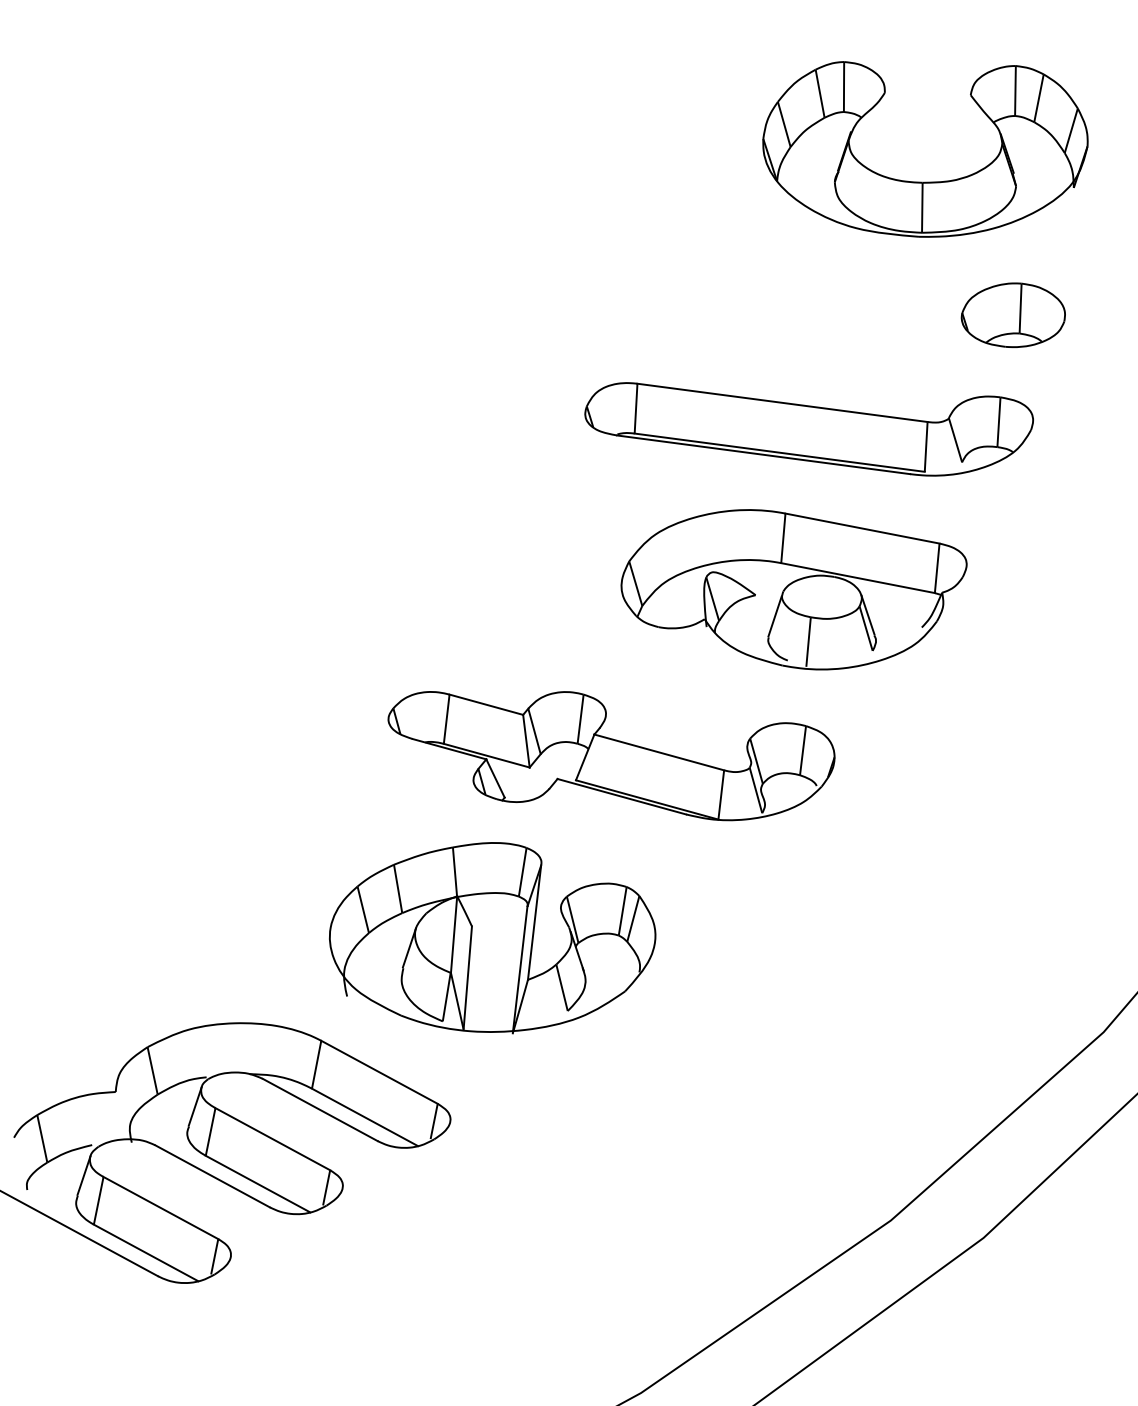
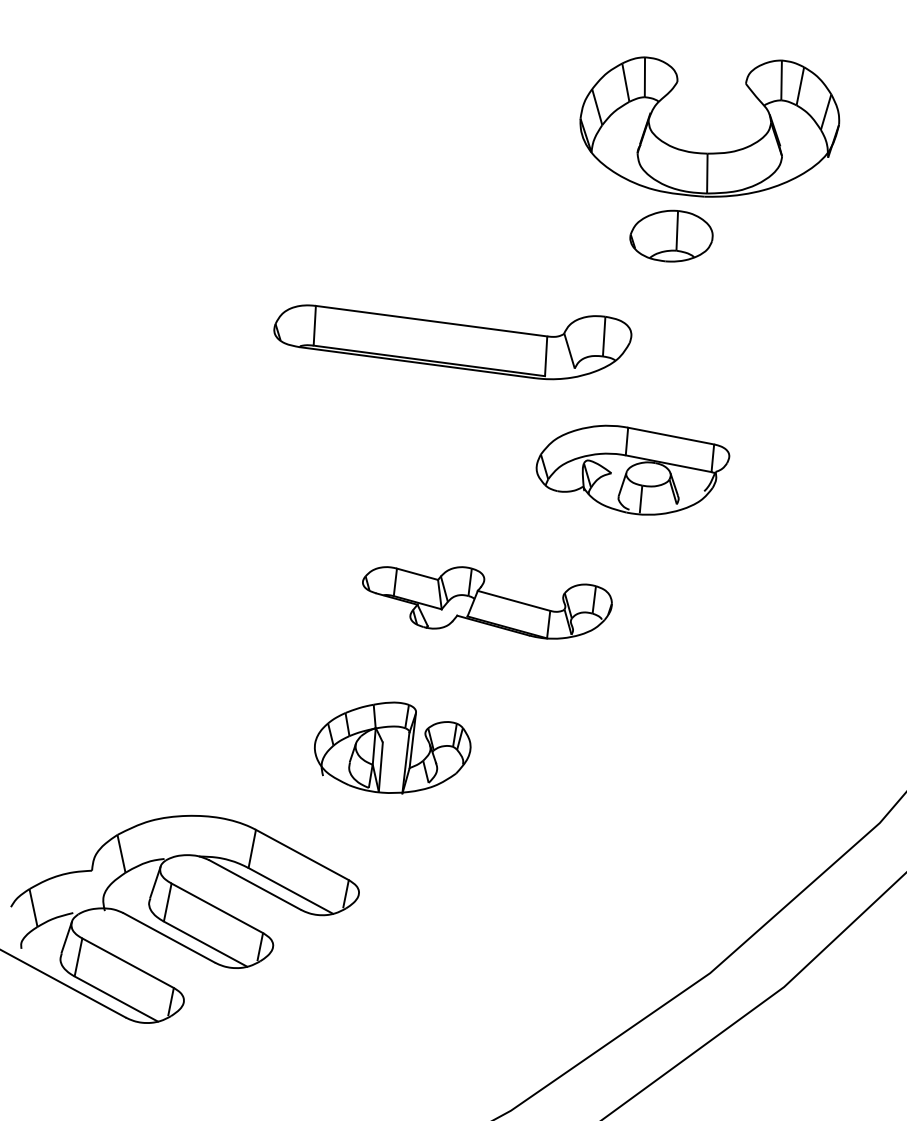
part: (925, 181) -> (709, 152), moved
part: (1012, 314) -> (670, 235), moved
part: (808, 429) -> (452, 342), moved
part: (793, 589) -> (632, 469), size x0.7
part: (611, 756) -> (487, 603), size x0.7
part: (492, 938) -> (392, 748), size x0.6

